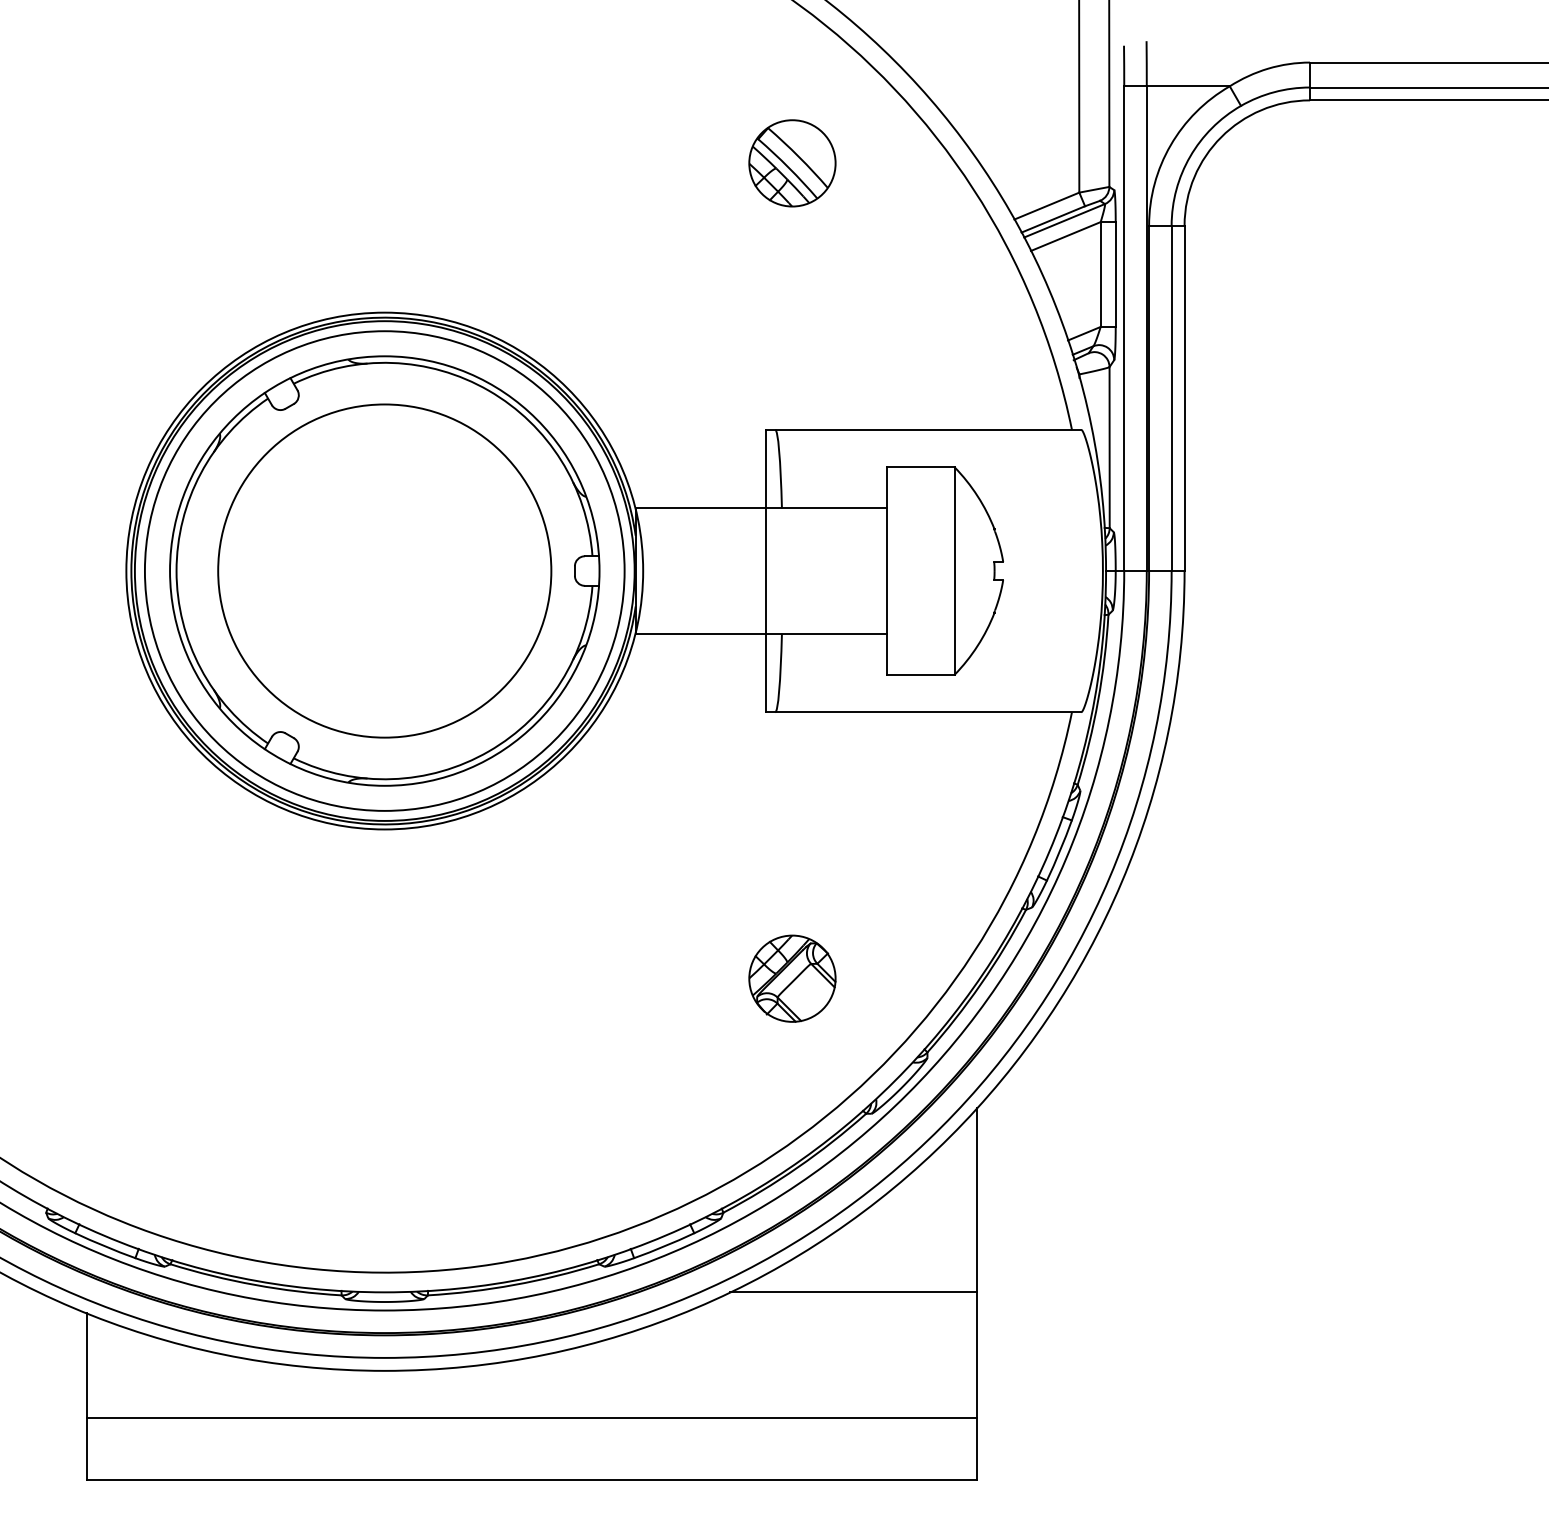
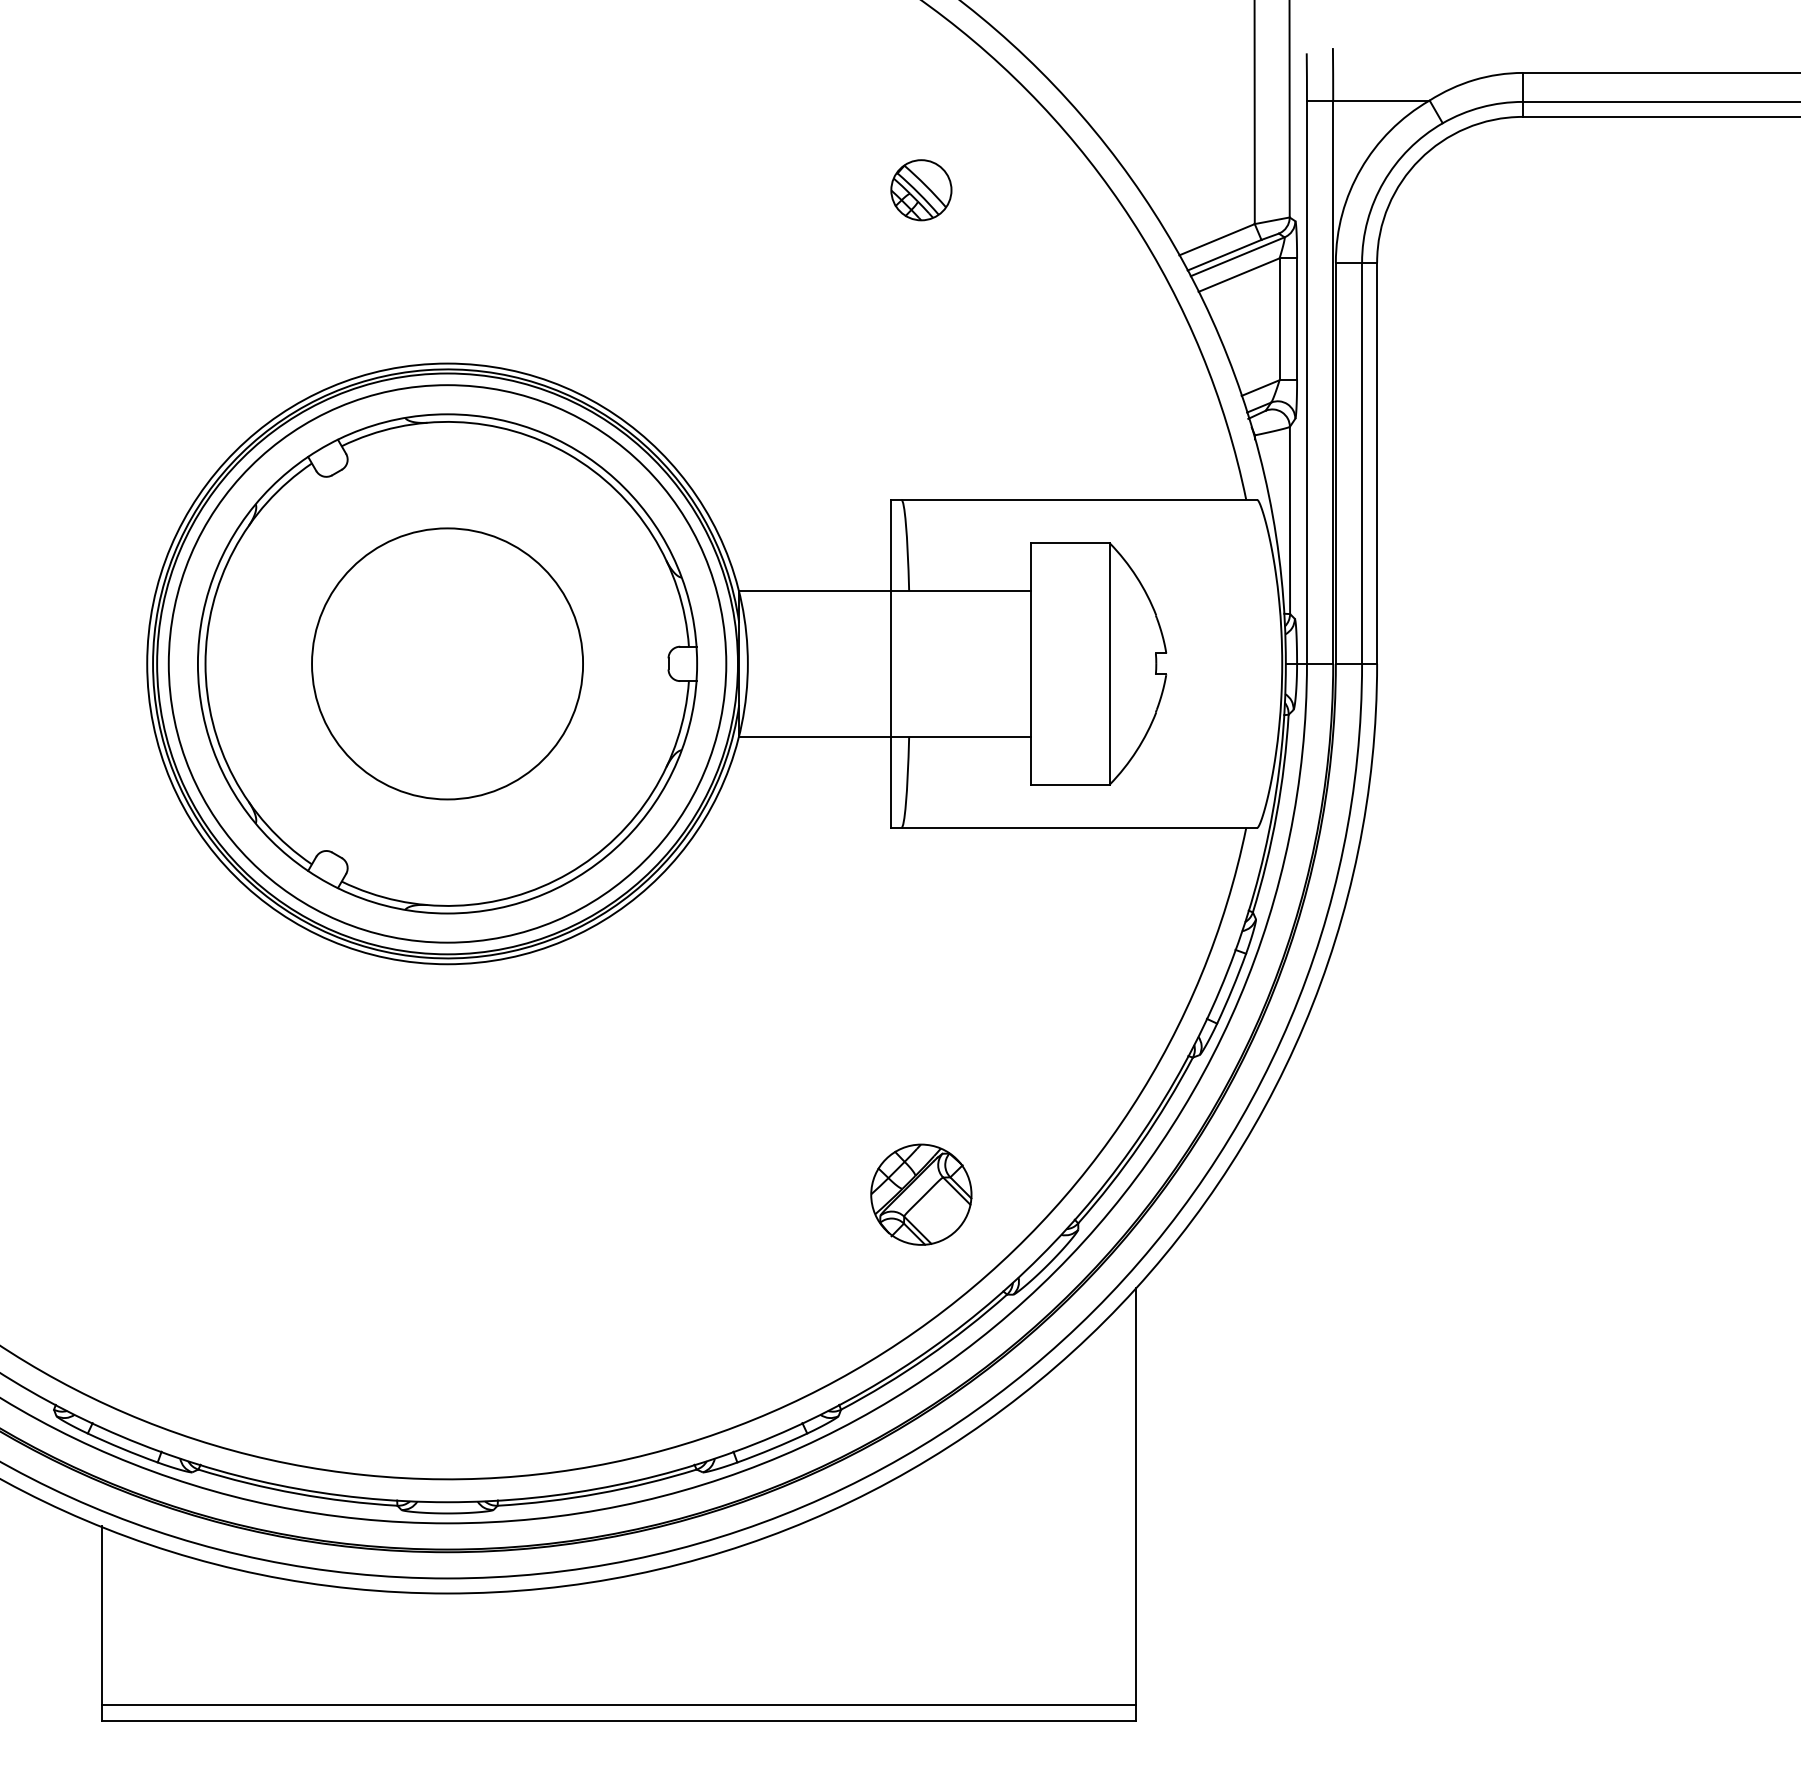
part: (792, 163) -> (921, 190), size x0.6
circle: (384, 570) -> (447, 663), size x0.7
part: (792, 978) -> (921, 1194), moved
line: (853, 1291) -> (992, 1501), removed
line: (531, 1417) -> (618, 1704), moved

